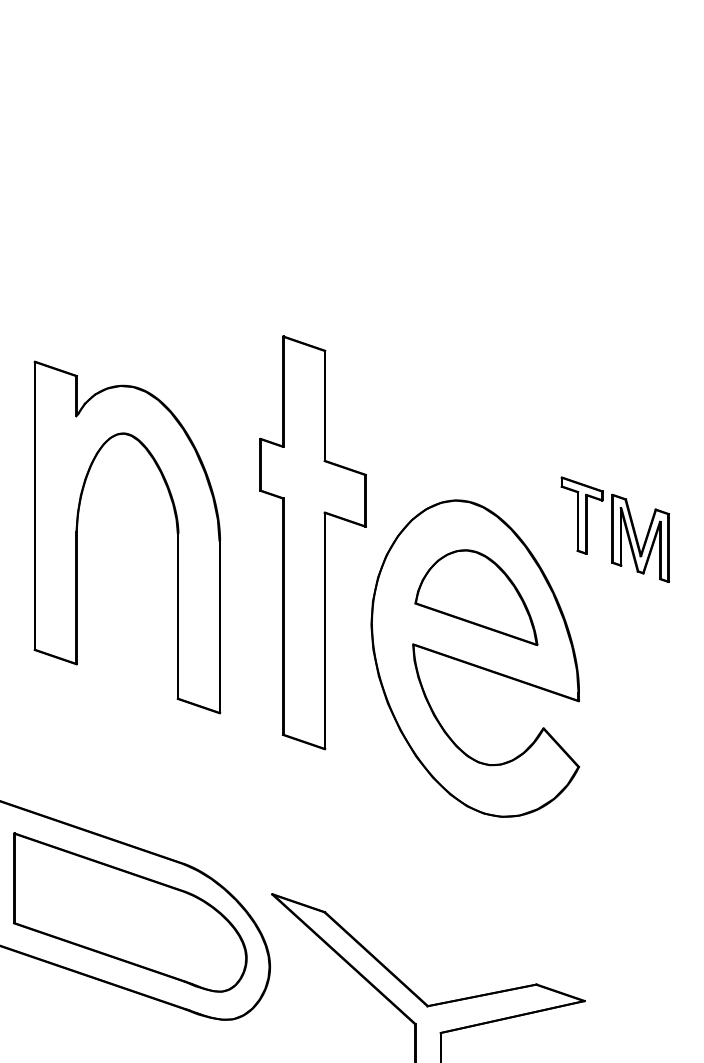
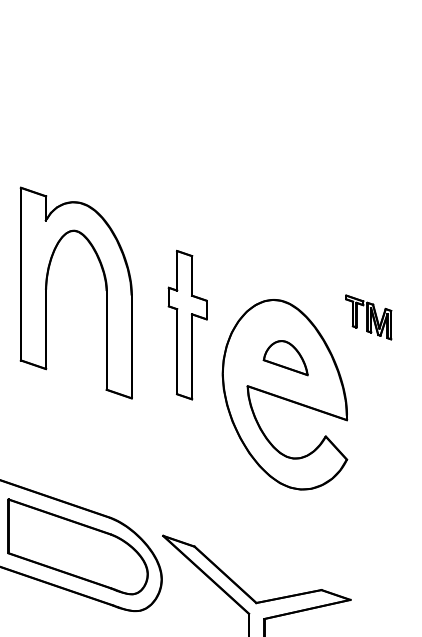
part: (79, 529) -> (47, 288), moved
part: (614, 529) -> (368, 317), size x0.7
part: (312, 541) -> (187, 324), size x0.6
part: (476, 596) -> (285, 357), size x0.6

